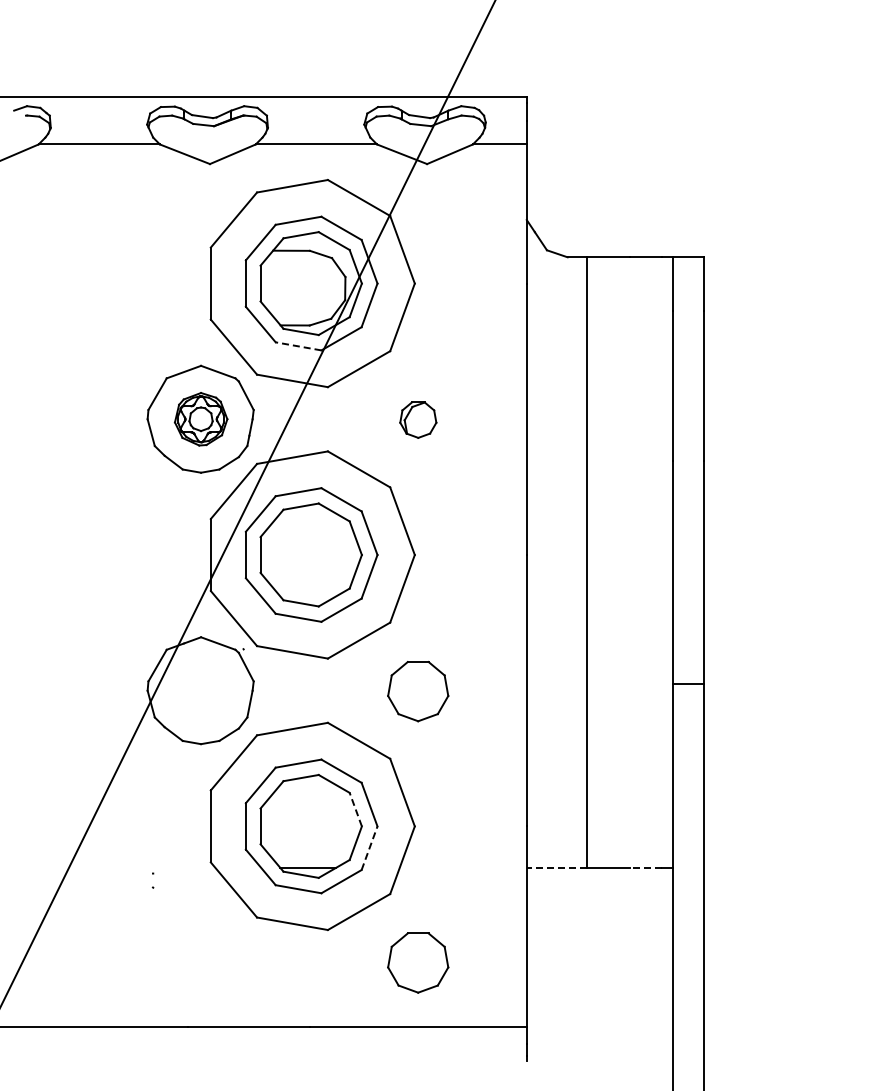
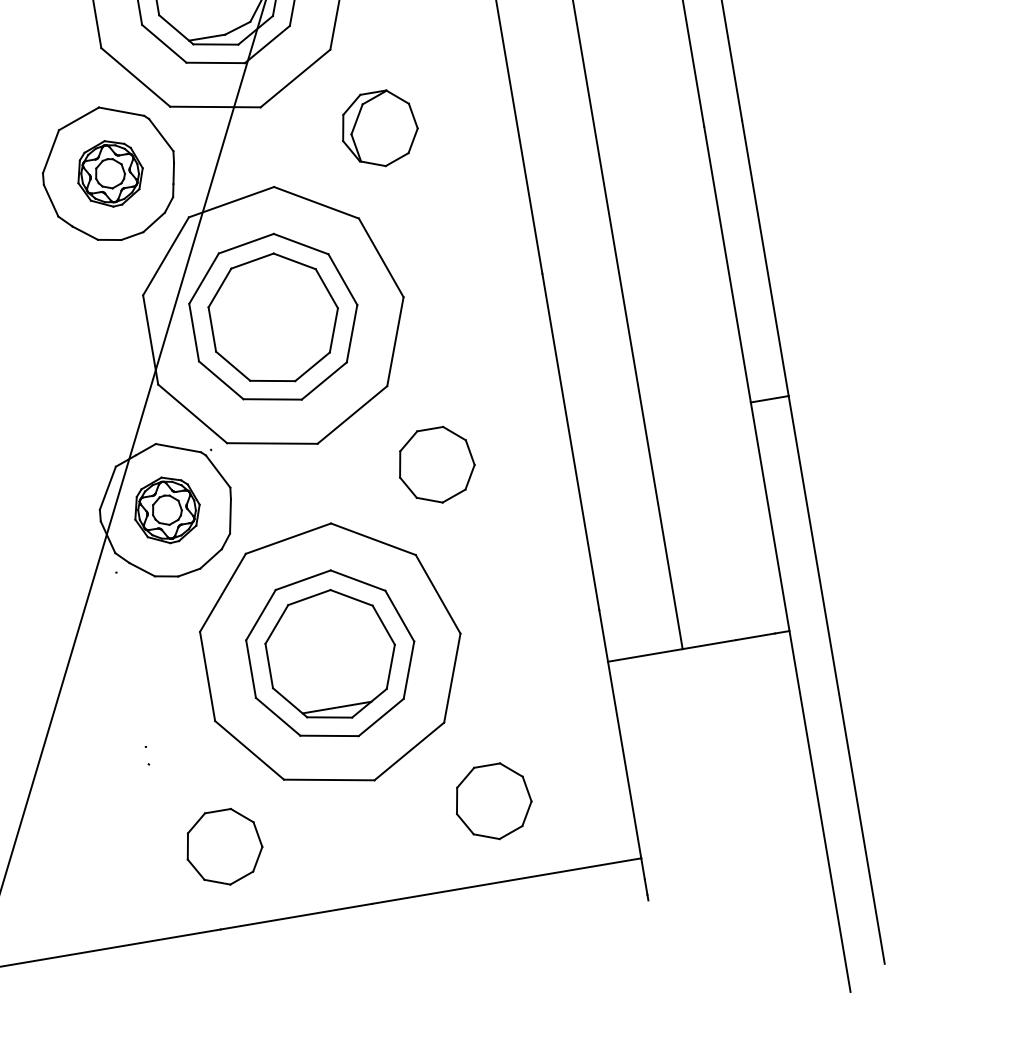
line: (298, 346) -> (215, 63), dashed -> solid
part: (418, 419) -> (379, 128), size x1.67
part: (201, 690) -> (167, 509), added
line: (355, 809) -> (383, 625), dashed -> solid
line: (369, 847) -> (408, 669), dashed -> solid
line: (556, 868) -> (644, 656), dashed -> solid
line: (645, 868) -> (755, 637), dashed -> solid
part: (201, 962) -> (224, 847), added

